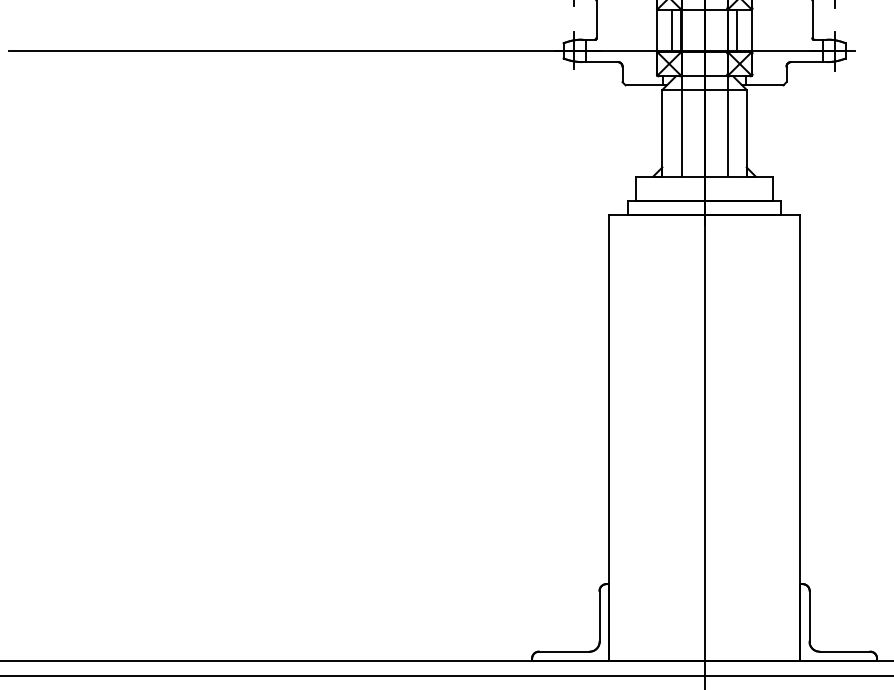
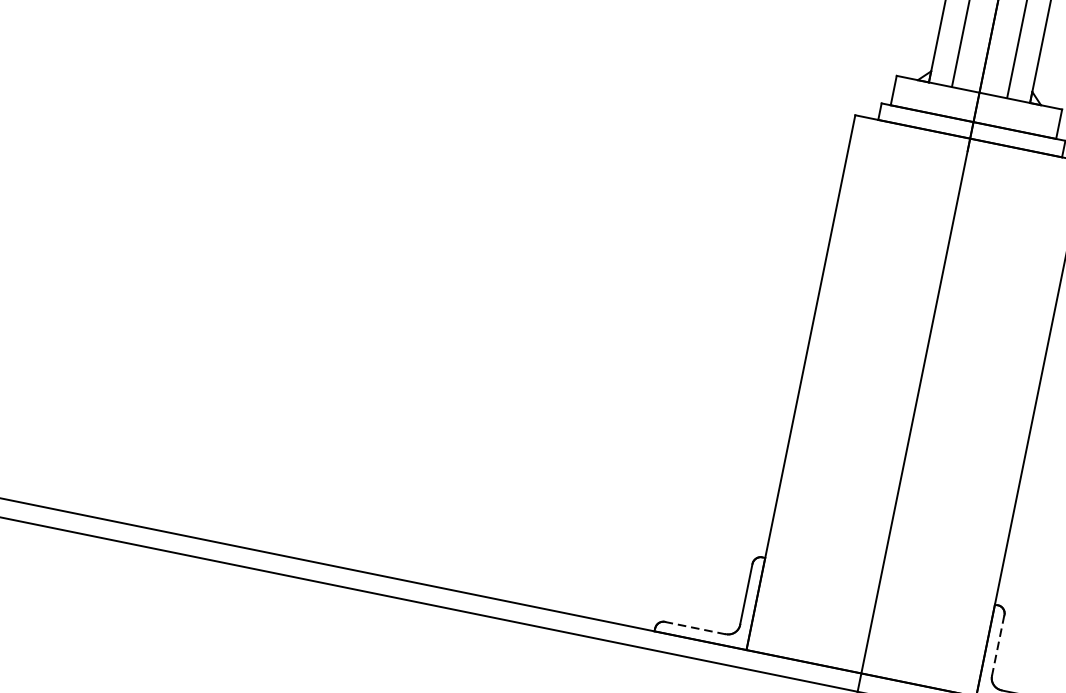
line: (809, 616) -> (998, 645), solid -> dashed
line: (563, 651) -> (694, 627), solid -> dashed

